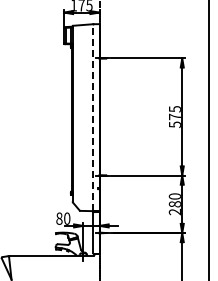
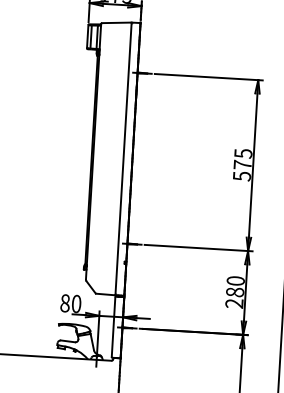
line: (93, 117) -> (123, 158), dashed -> solid

